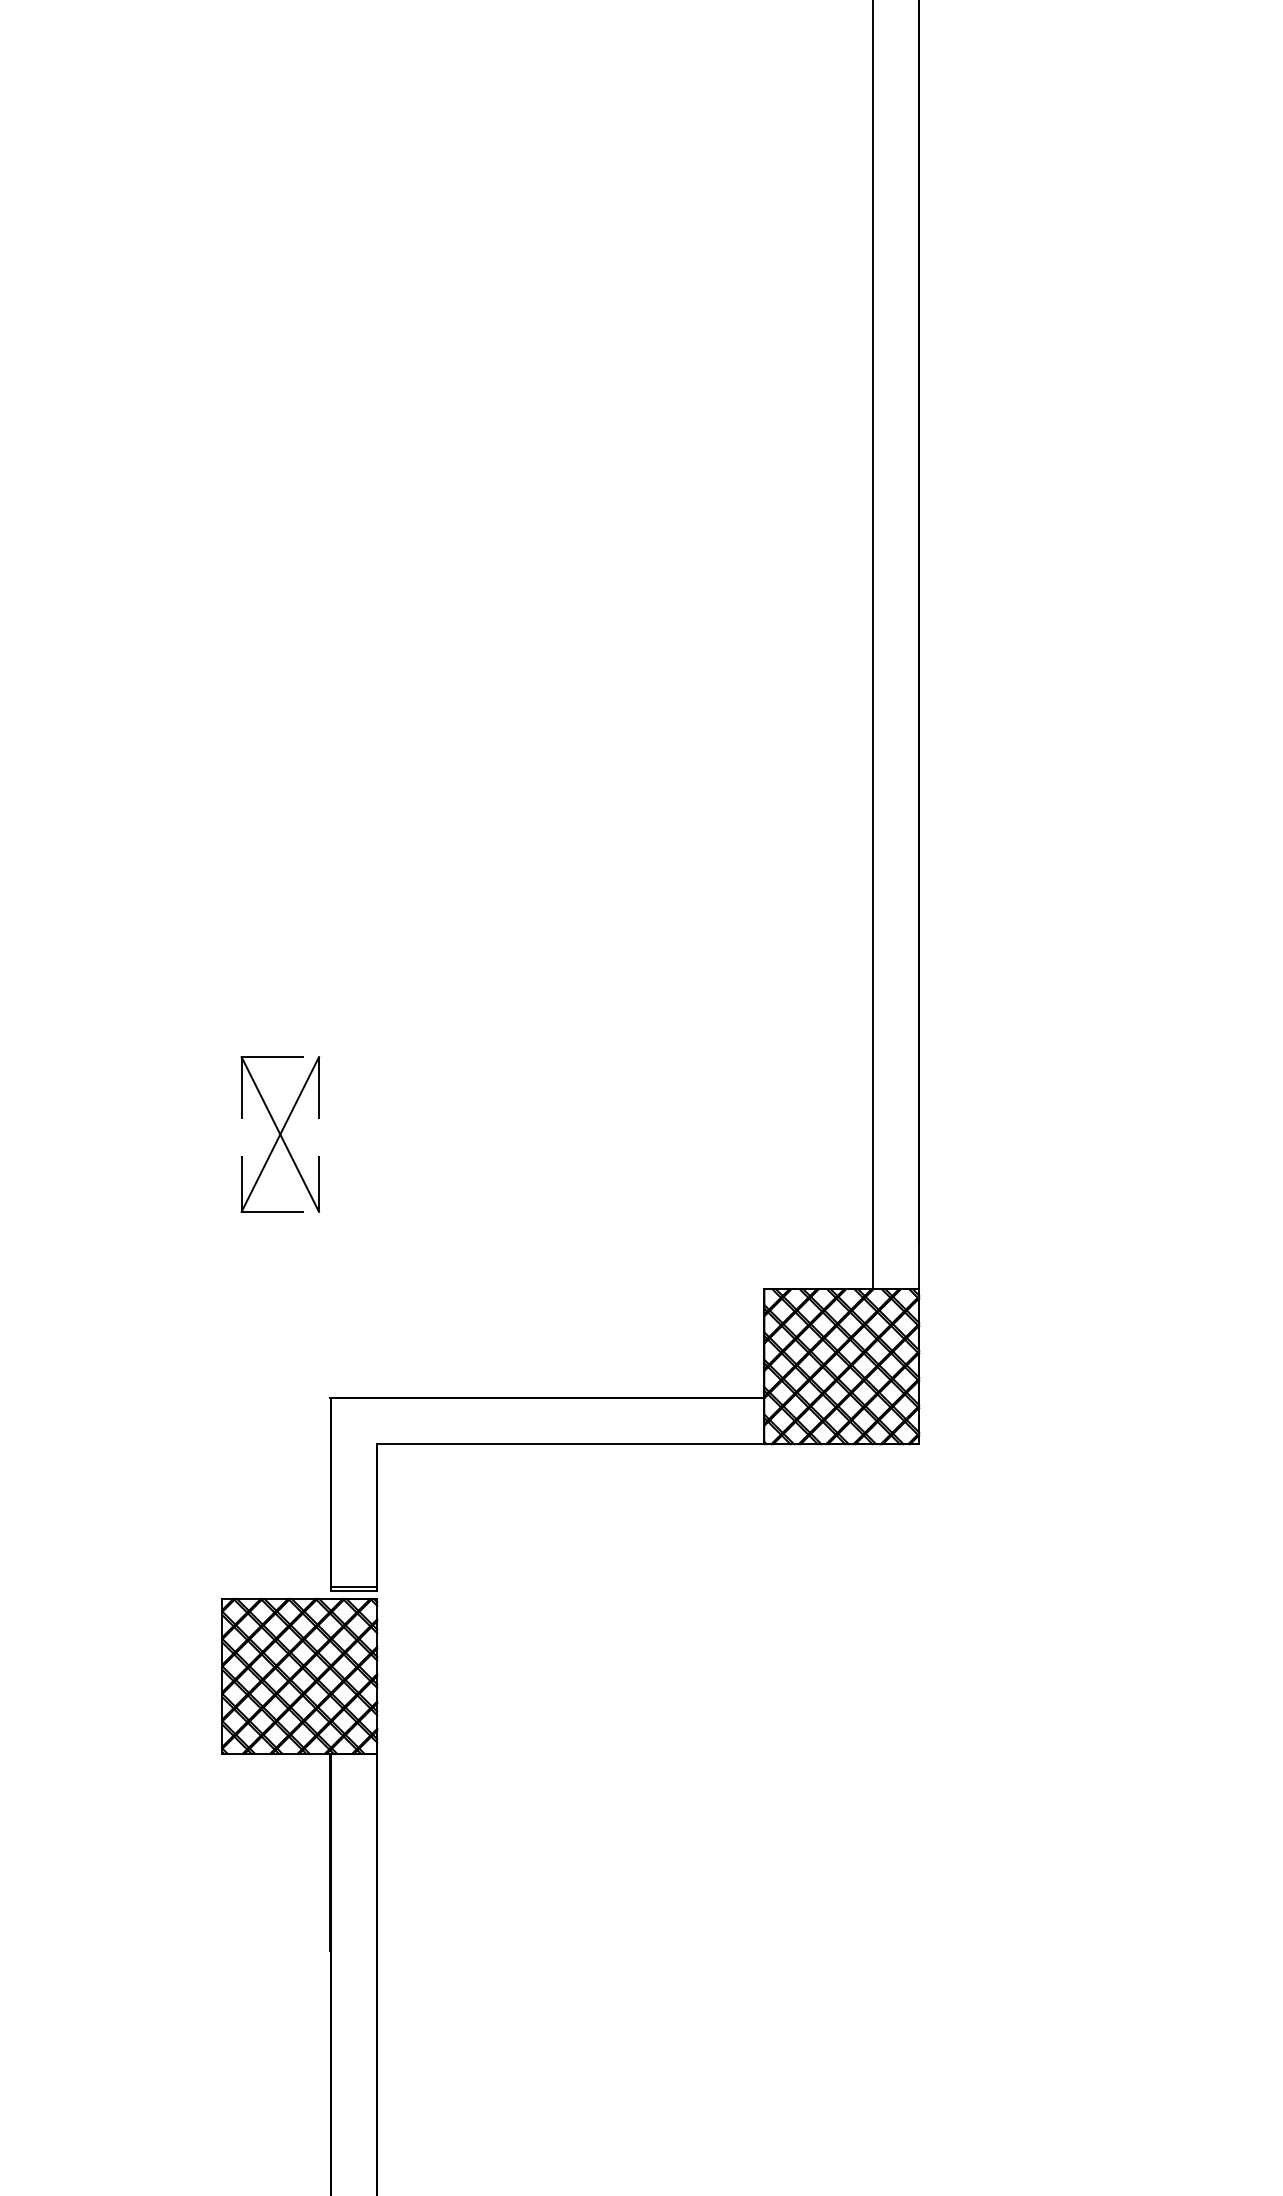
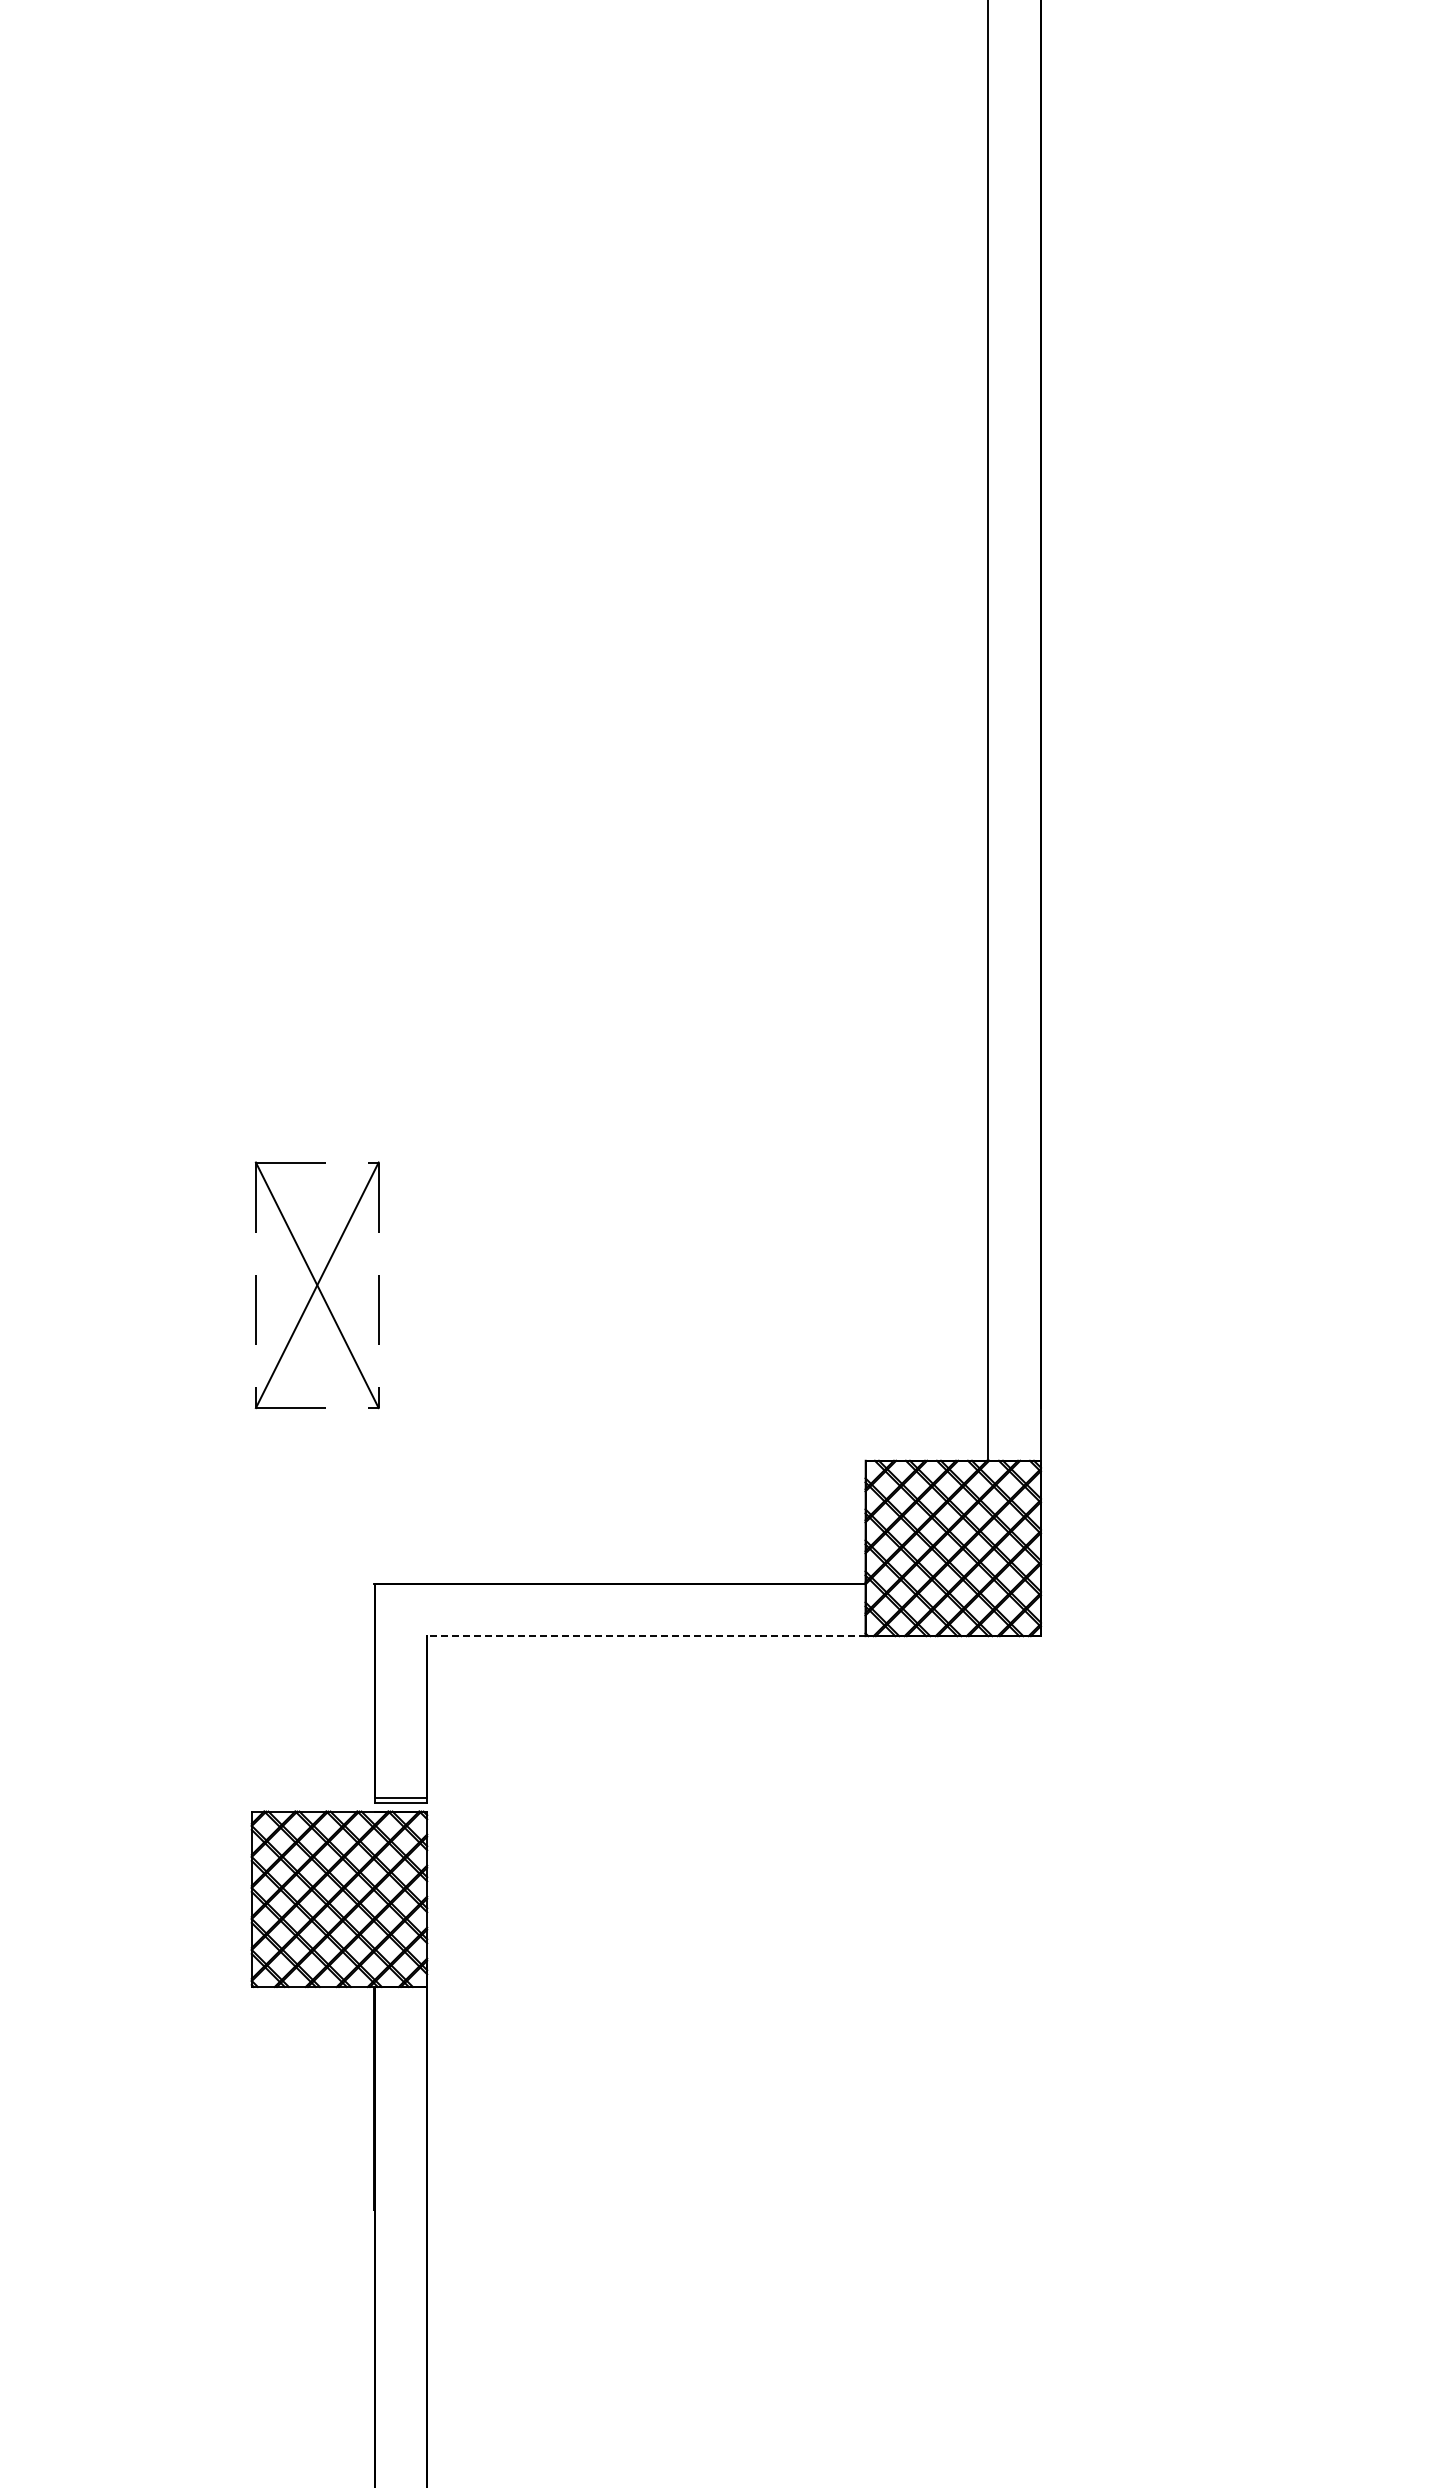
part: (280, 1134) -> (317, 1285), size x1.4
line: (569, 1444) -> (645, 1636), solid -> dashed

